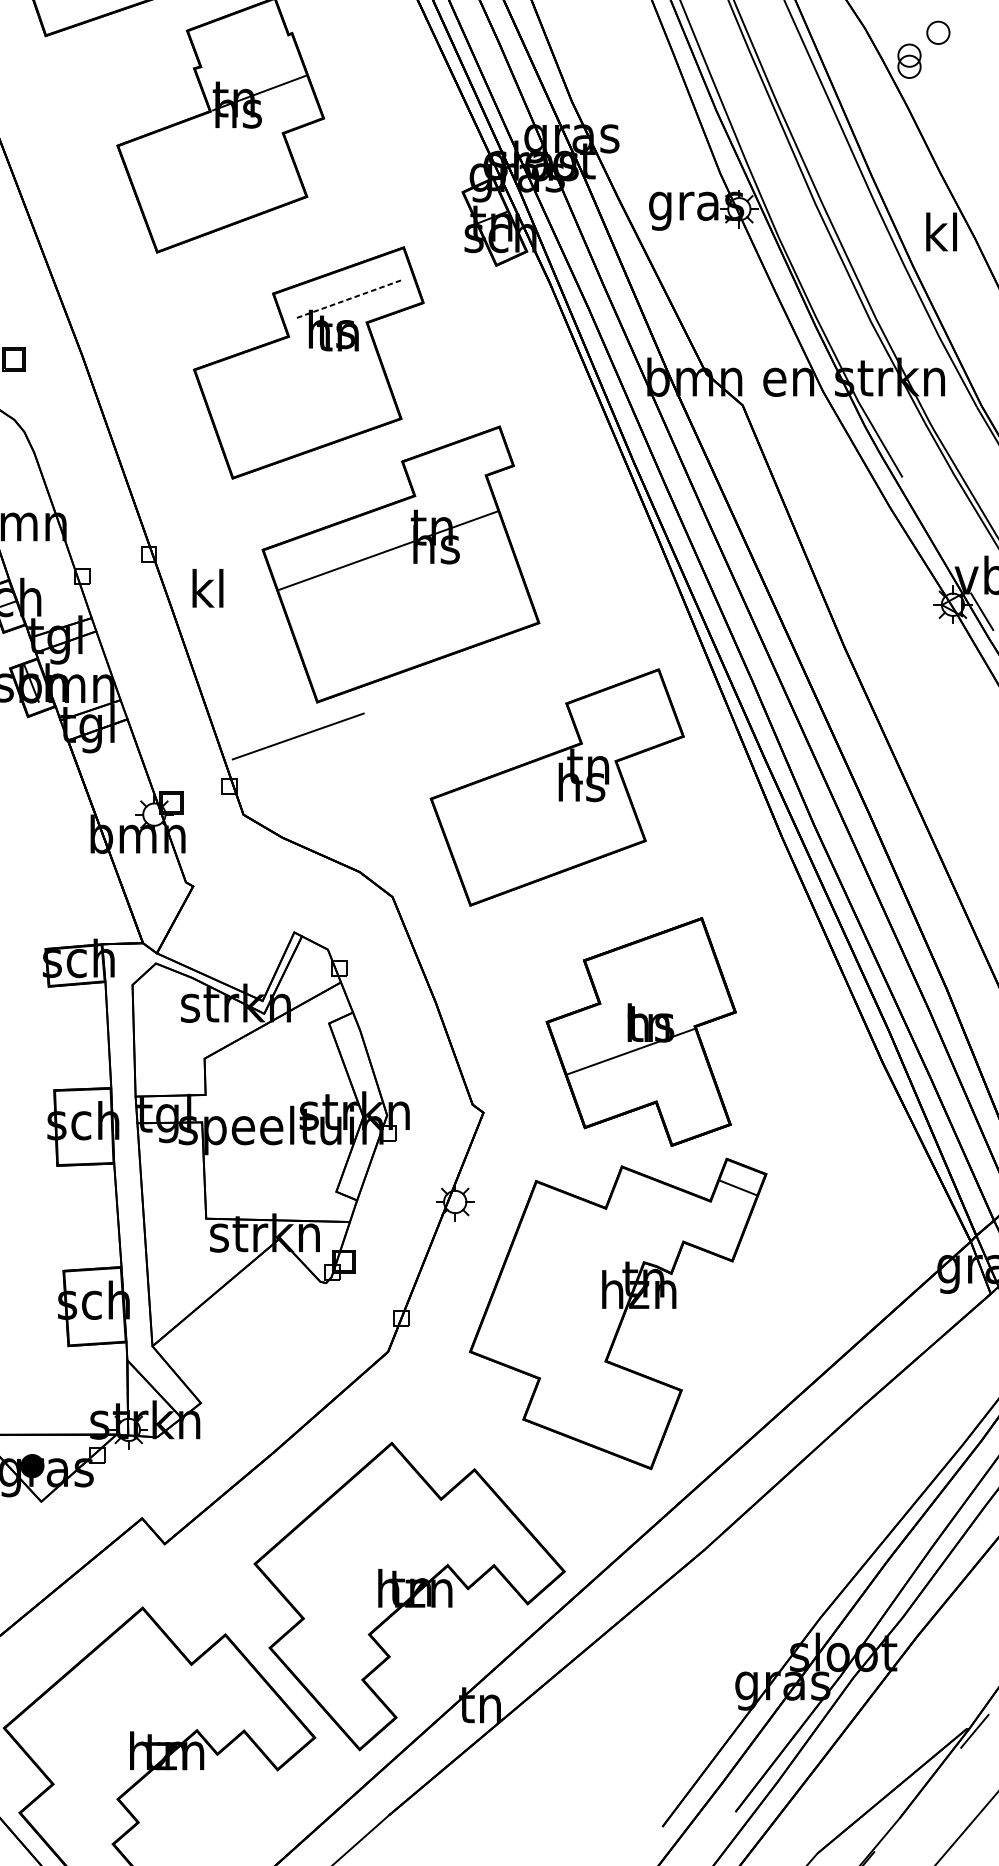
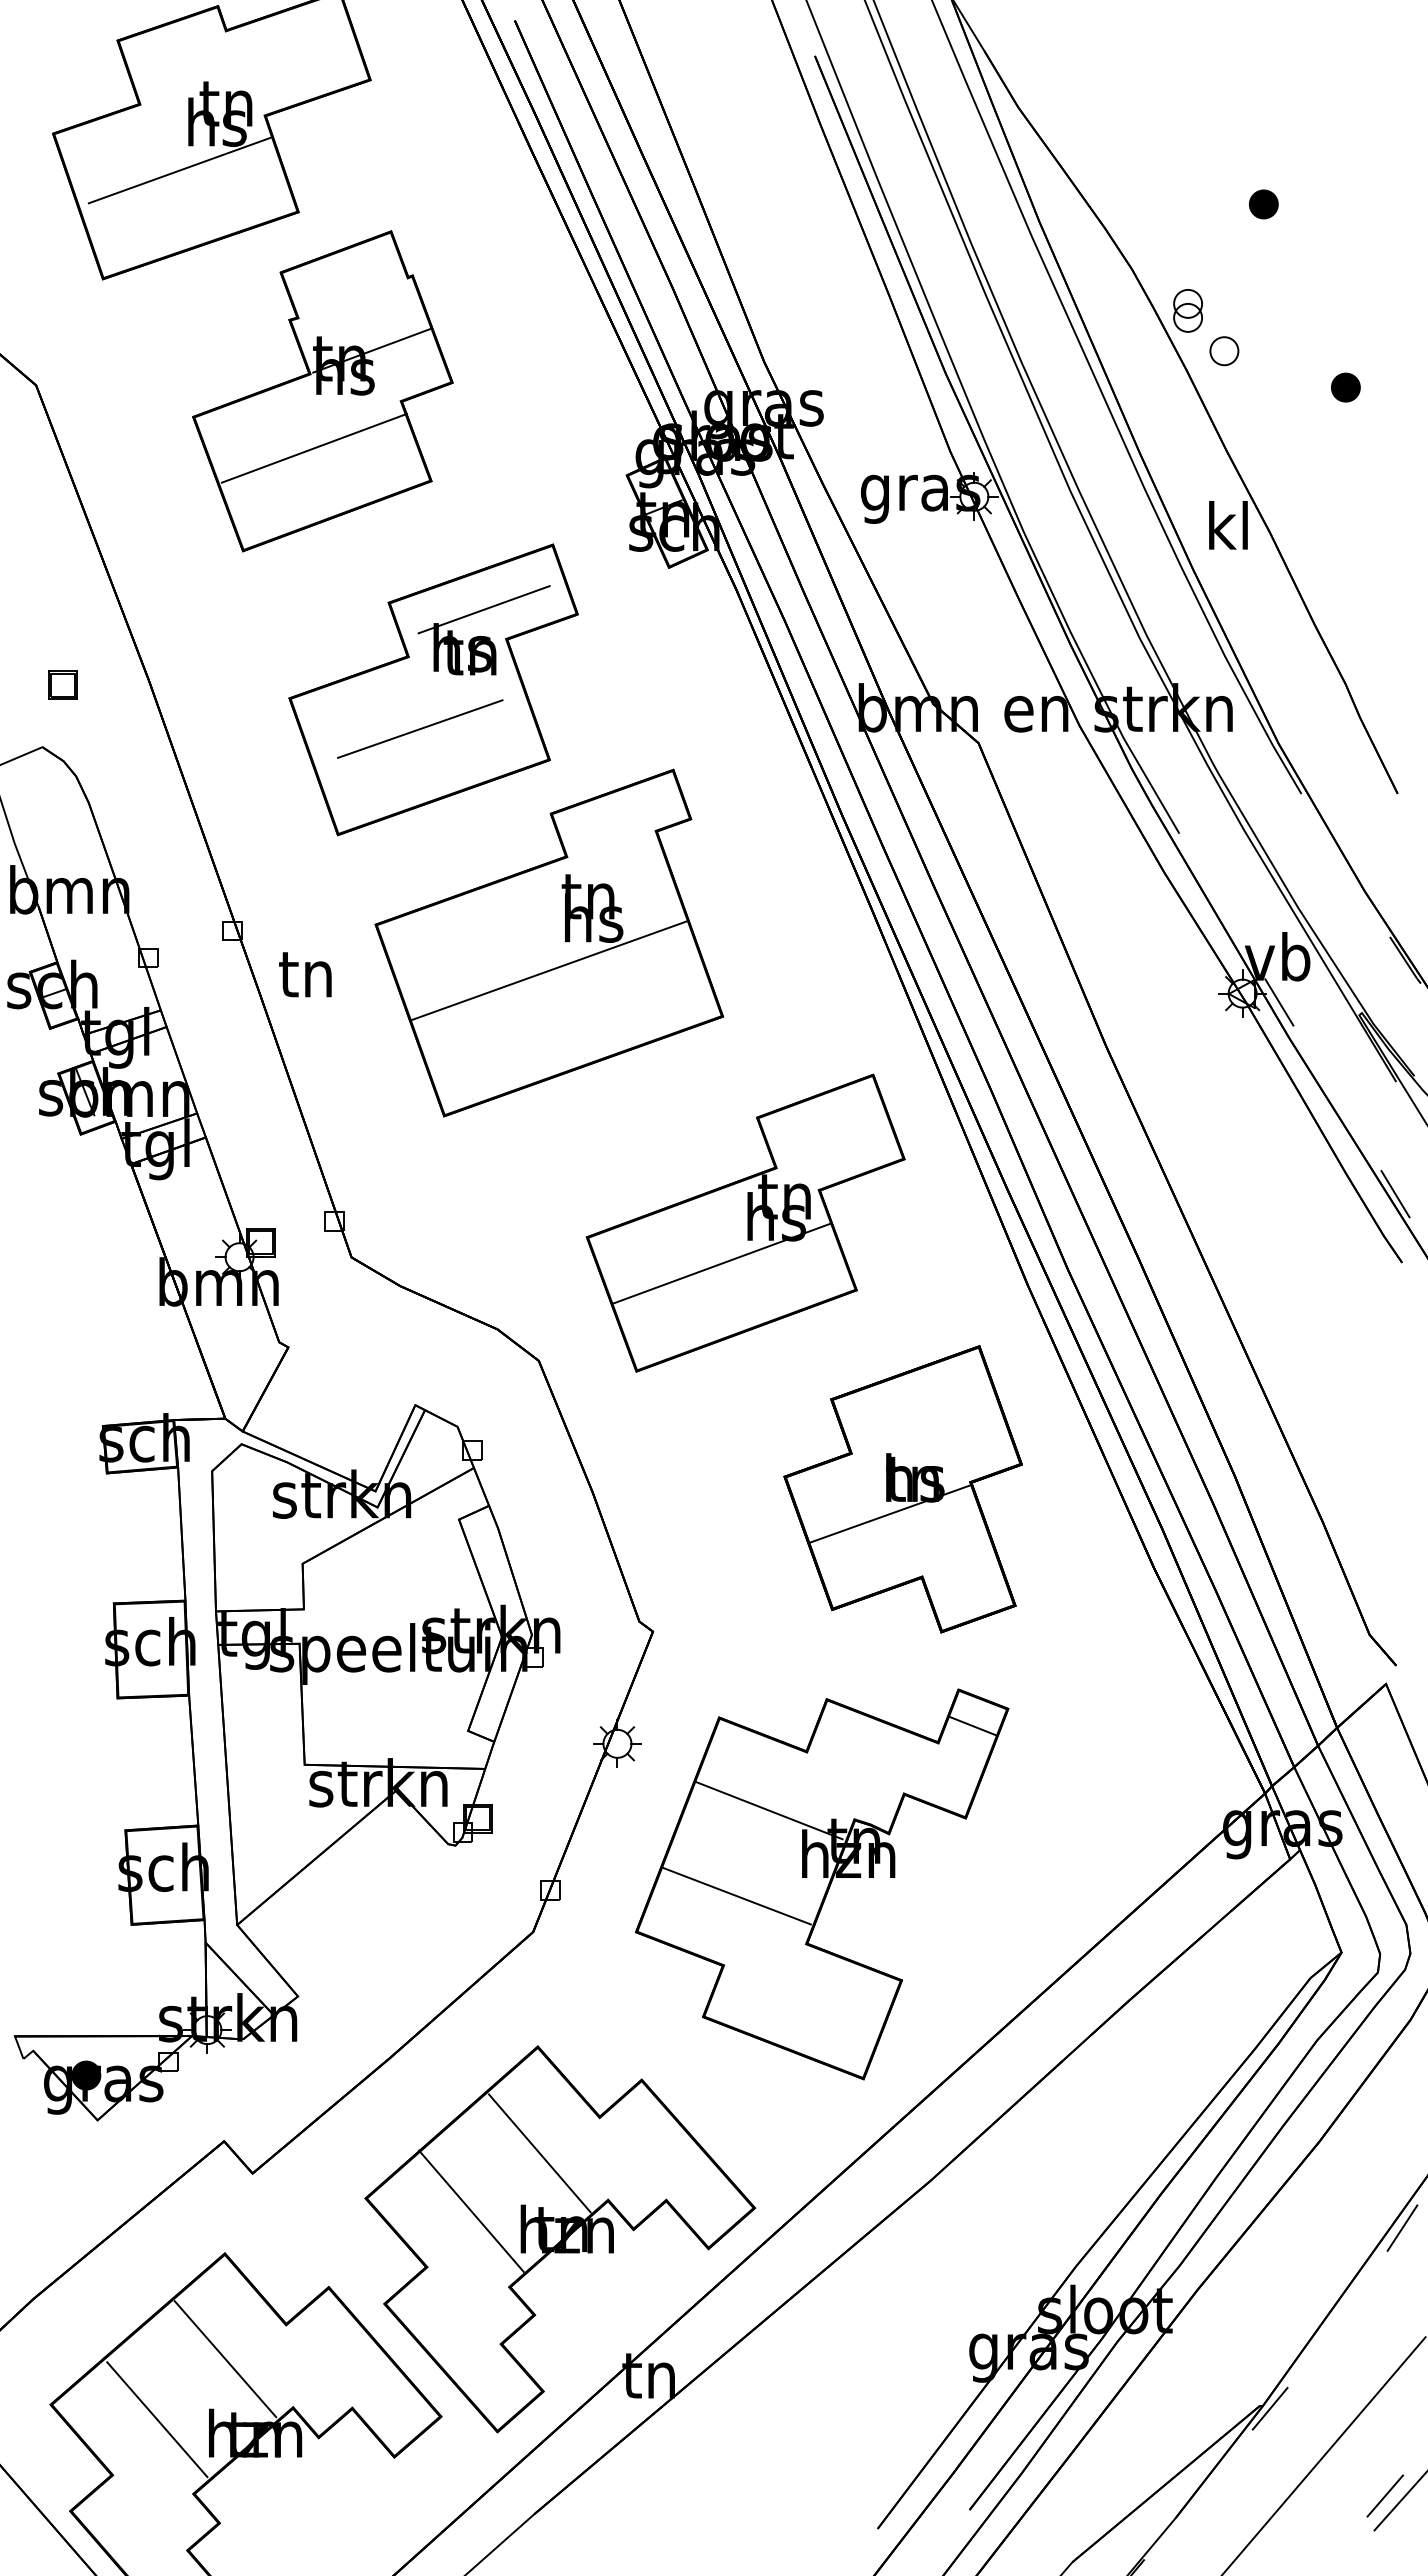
part: (938, 33) -> (1224, 351), moved
line: (213, 170) -> (313, 447), added
line: (349, 298) -> (484, 609), dashed -> solid
line: (387, 550) -> (548, 970), moved
text: (206, 587) -> (305, 972), kl -> tn
line: (298, 736) -> (420, 728), moved
line: (538, 819) -> (721, 1263), added
part: (640, 1032) -> (902, 1489), moved
line: (575, 1255) -> (768, 1810), added
line: (549, 1323) -> (736, 1896), added
line: (393, 1528) -> (539, 2153), added
line: (339, 1573) -> (471, 2210), added
line: (143, 1692) -> (225, 2359), added
line: (89, 1739) -> (157, 2419), added

